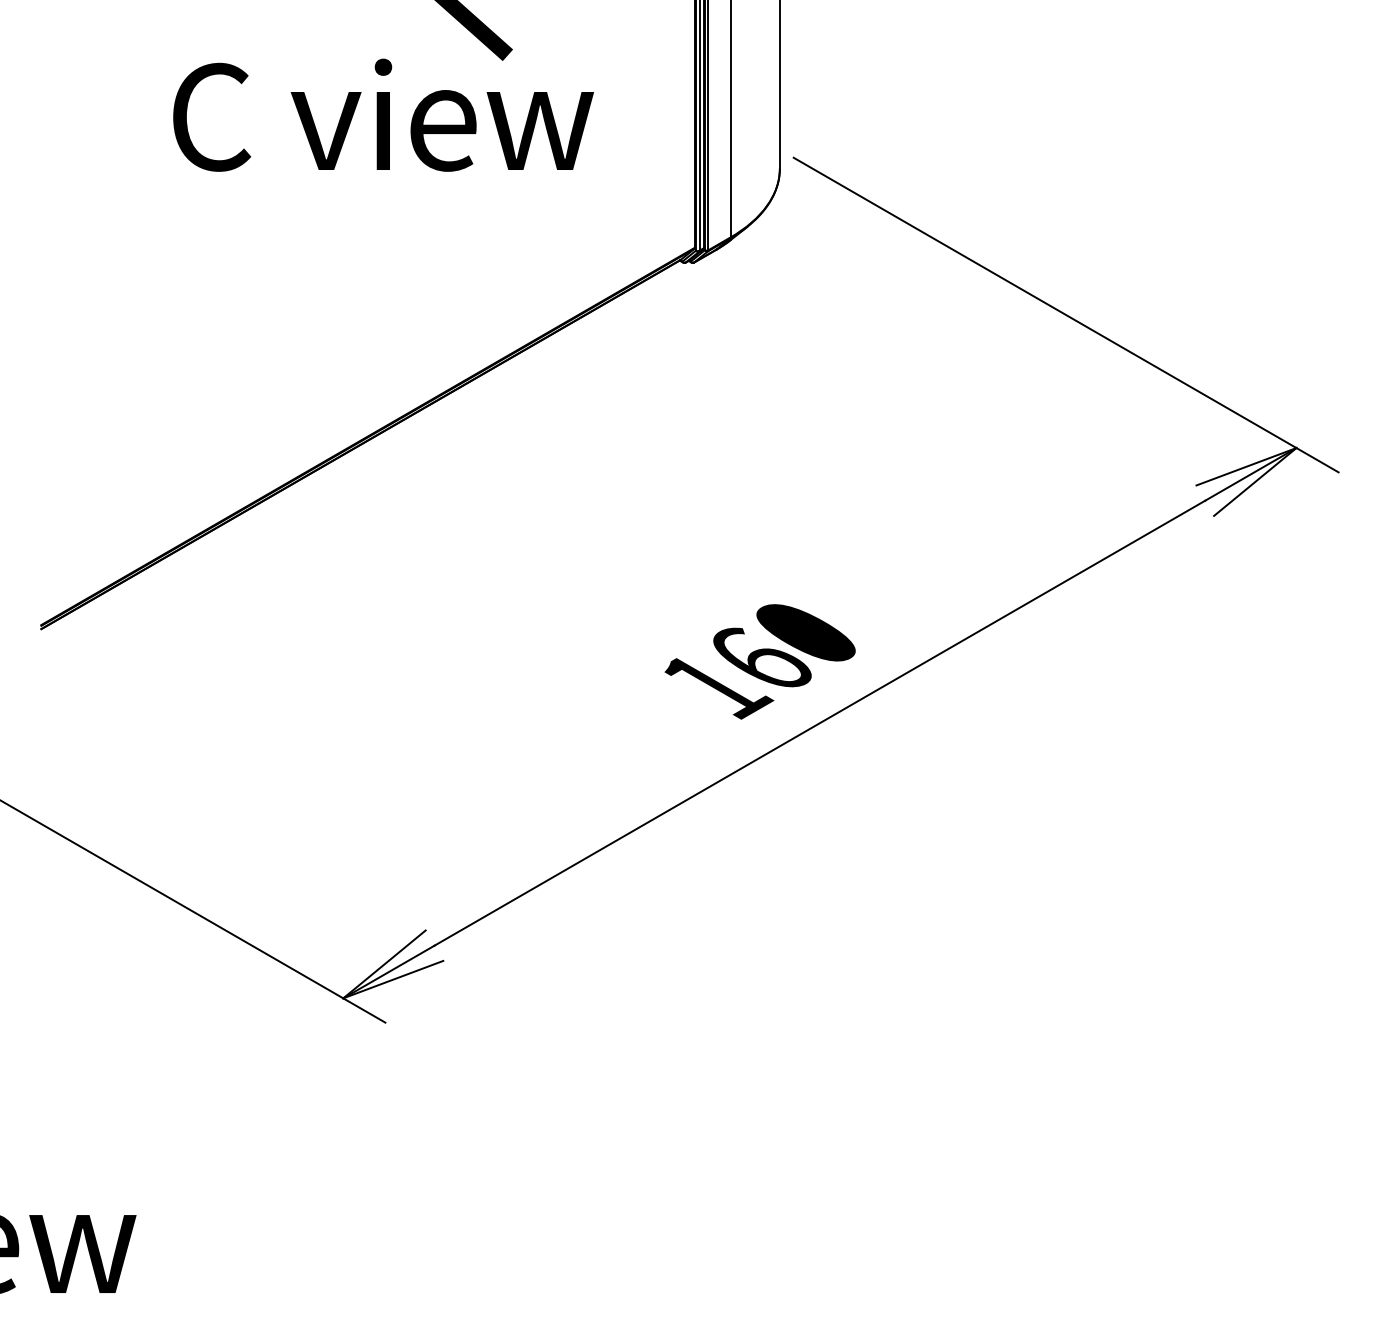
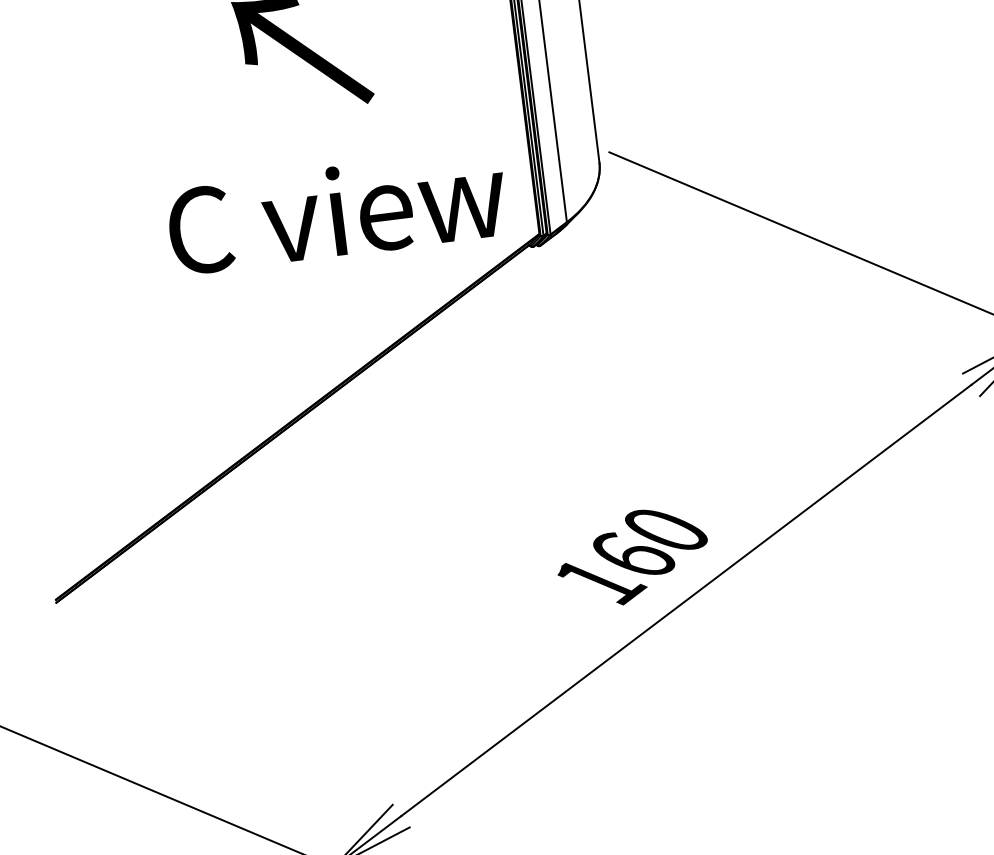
text: (383, 114) -> (337, 211), moved

